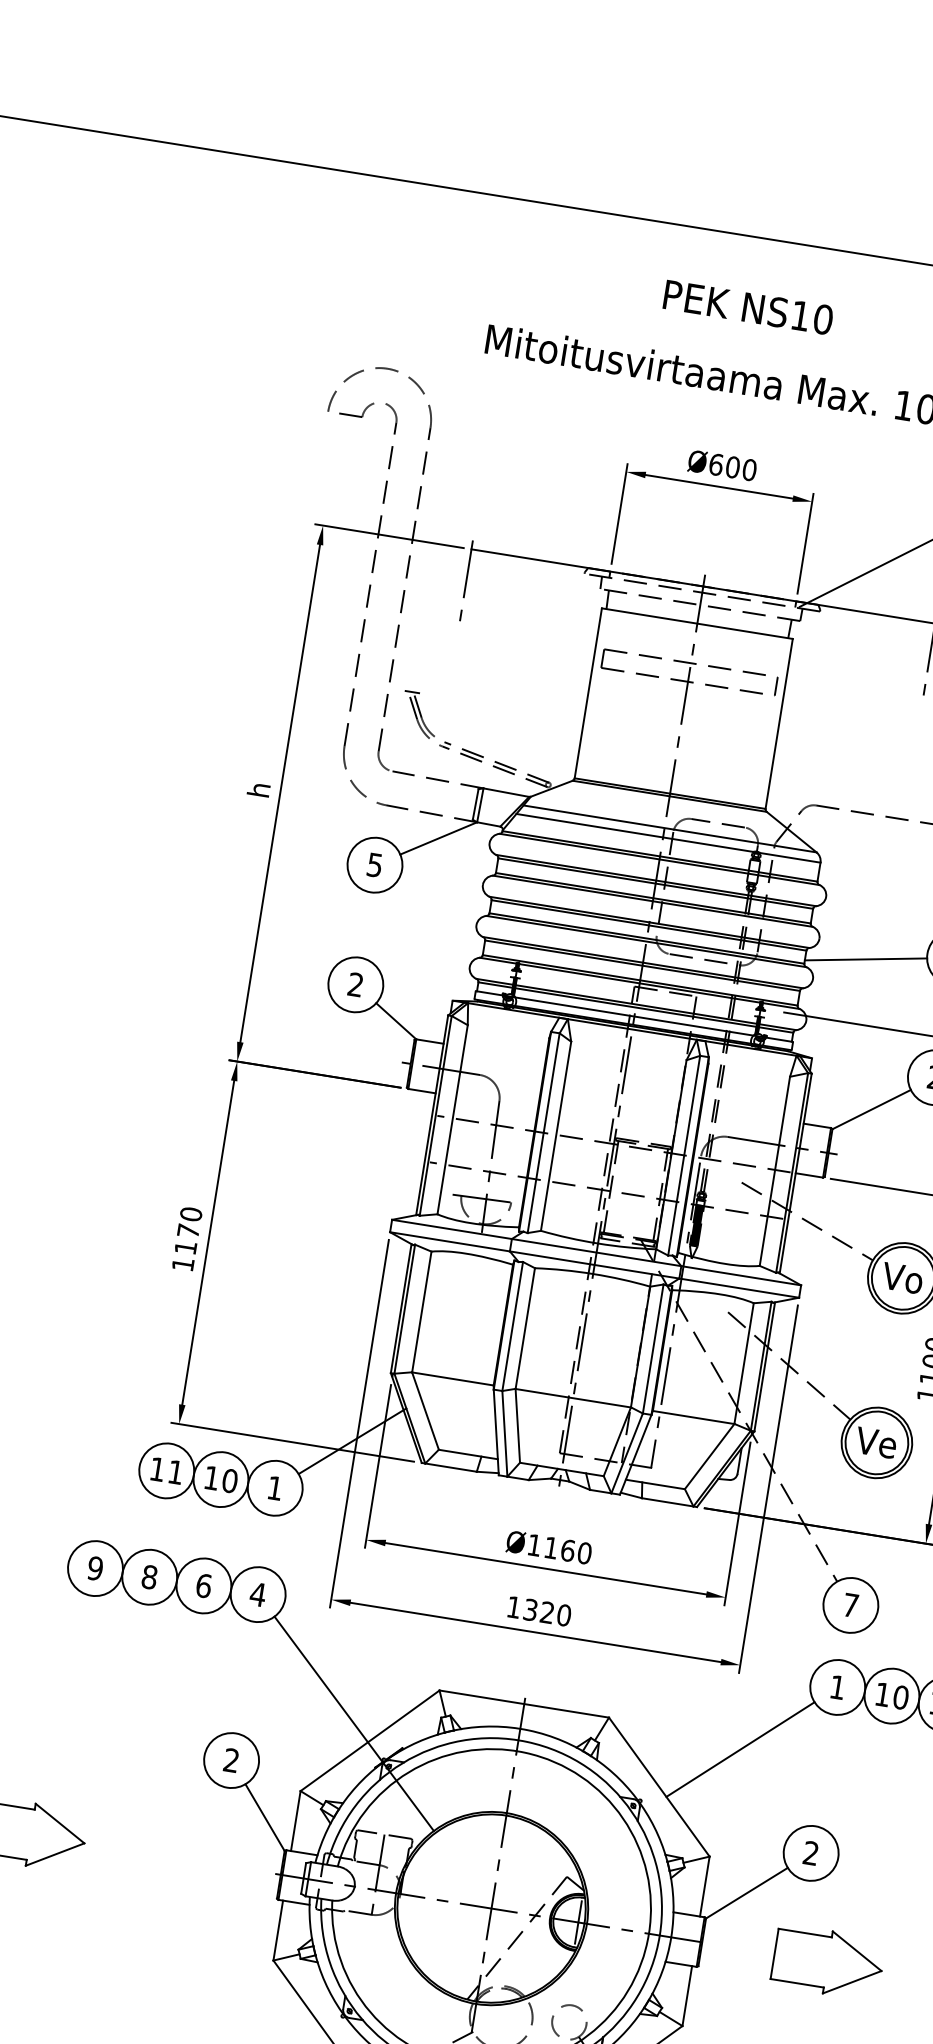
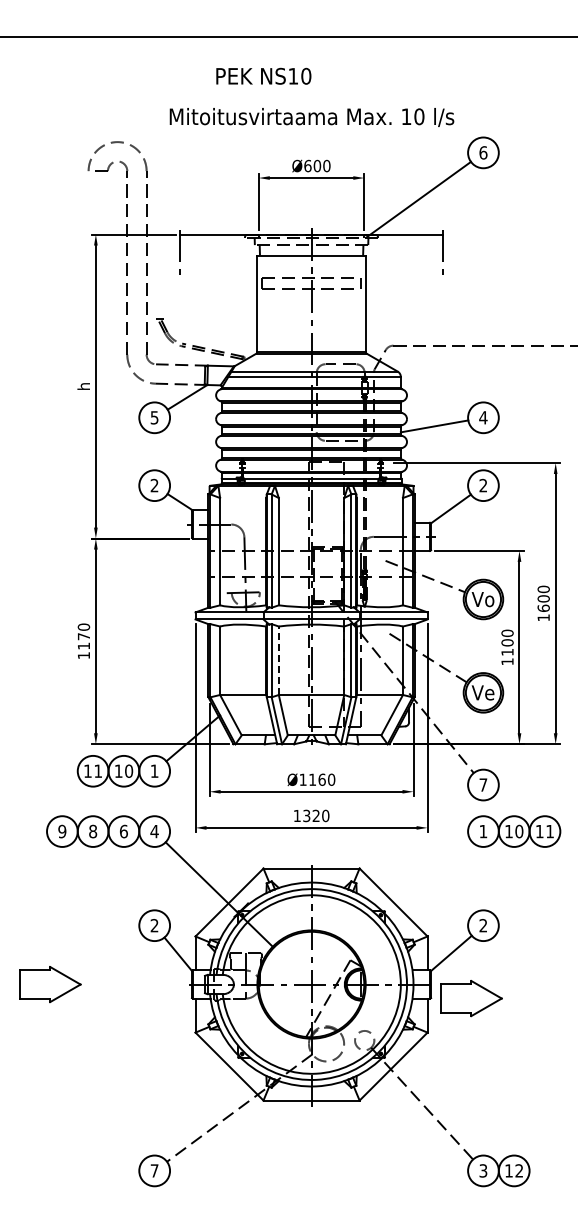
text: (748, 306) -> (263, 75), moved
line: (524, 1327) -> (278, 660), solid -> dashed
line: (739, 1749) -> (434, 874), removed
part: (828, 1962) -> (471, 998), moved

